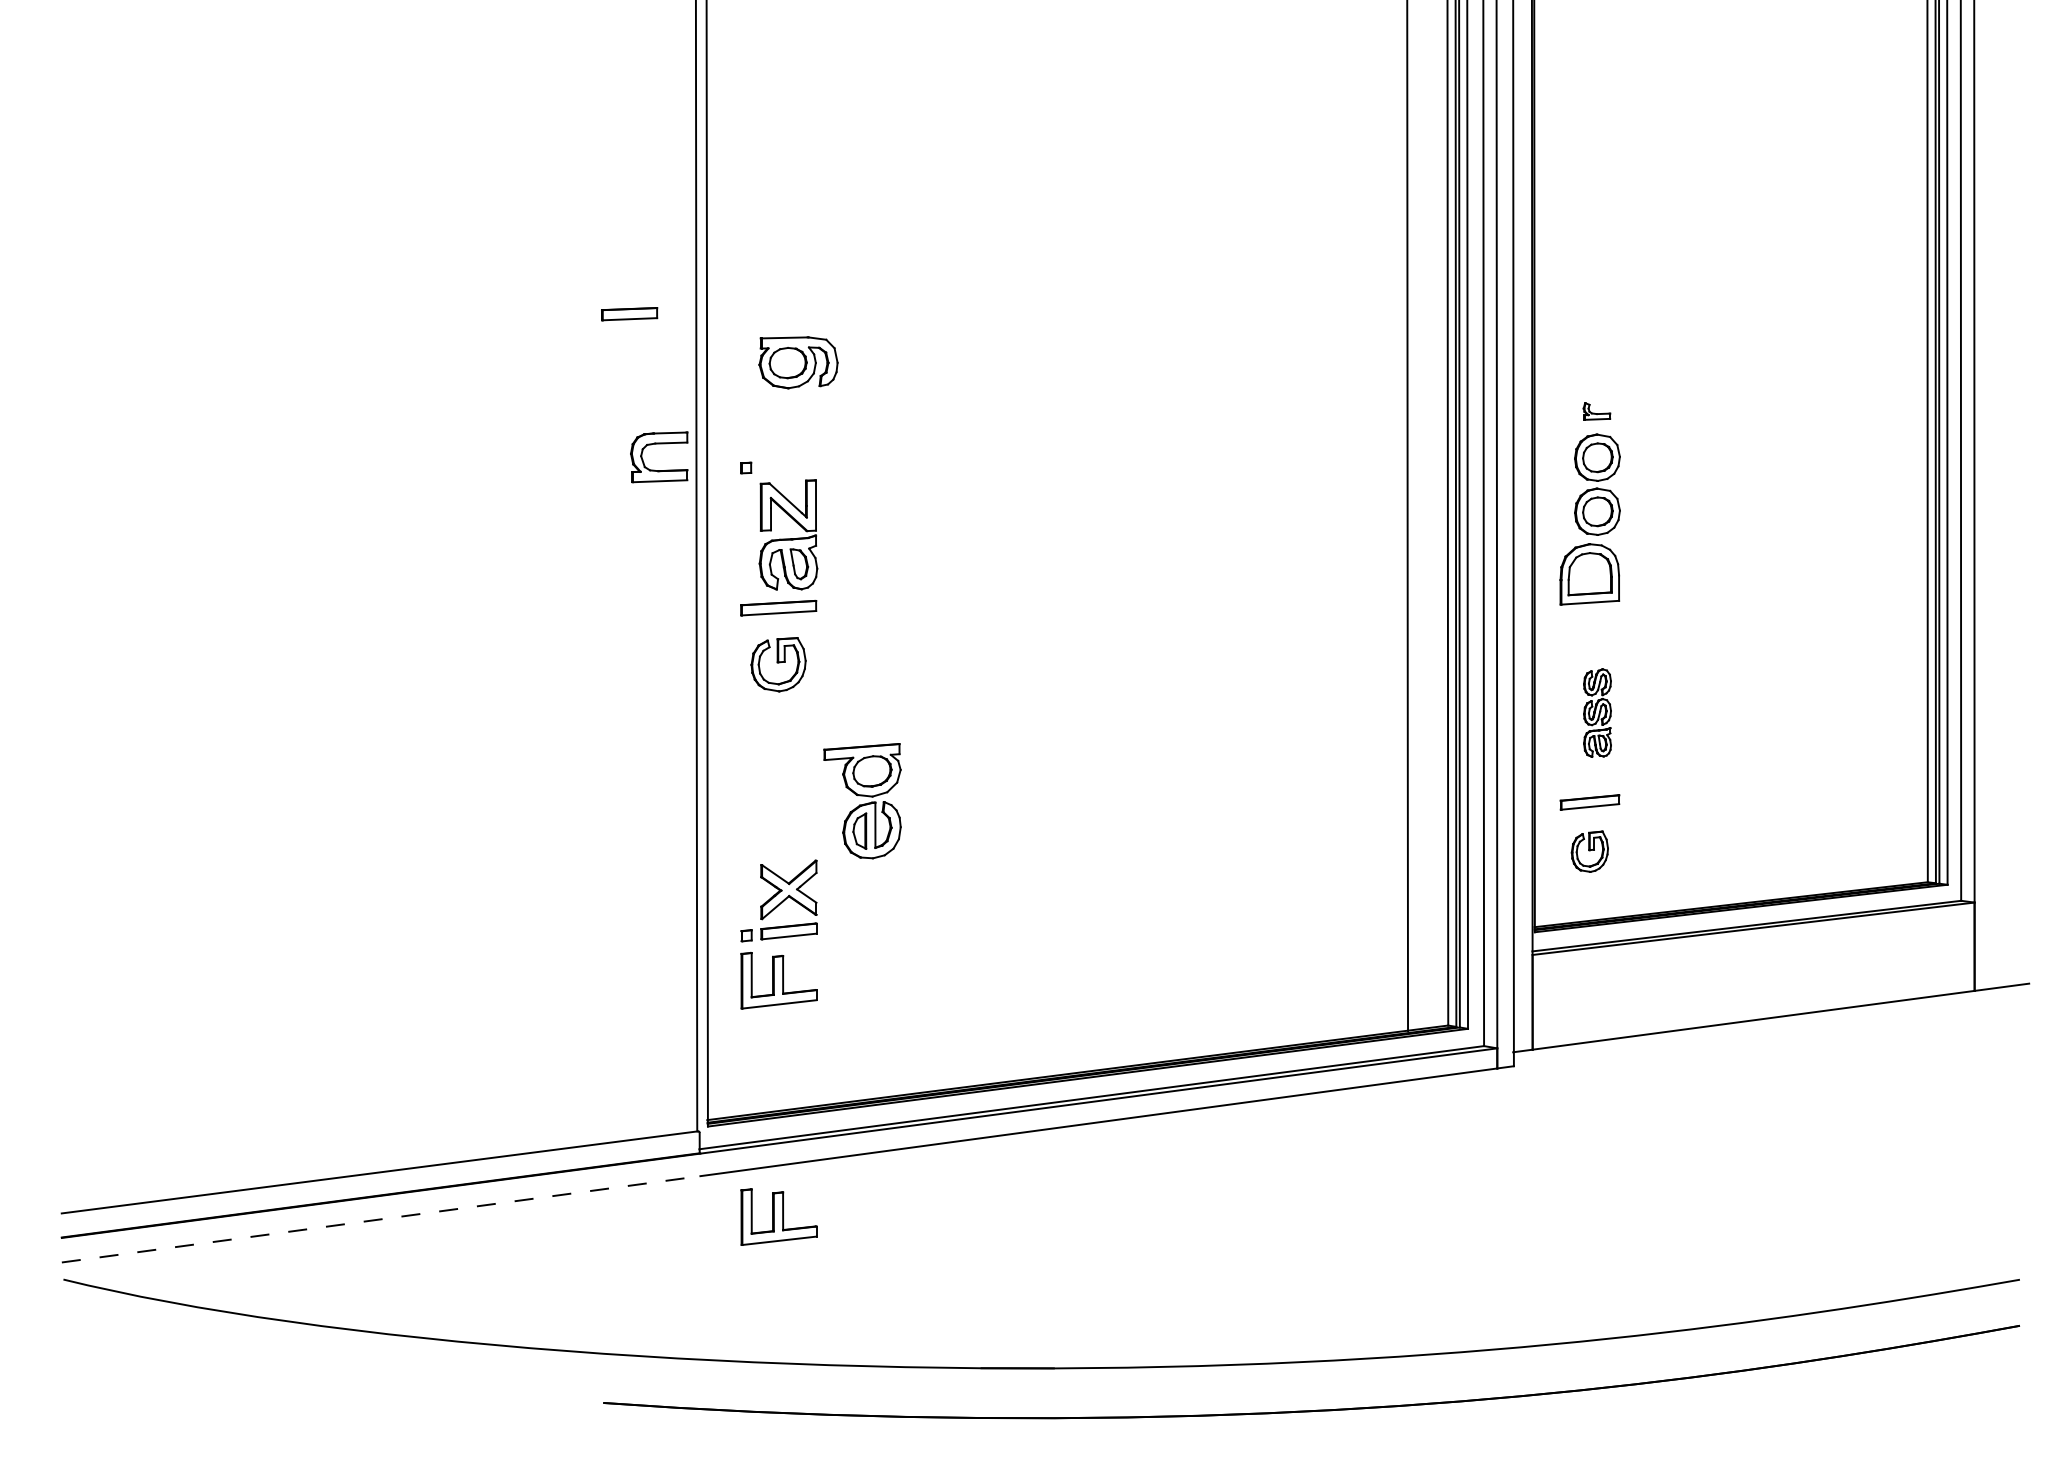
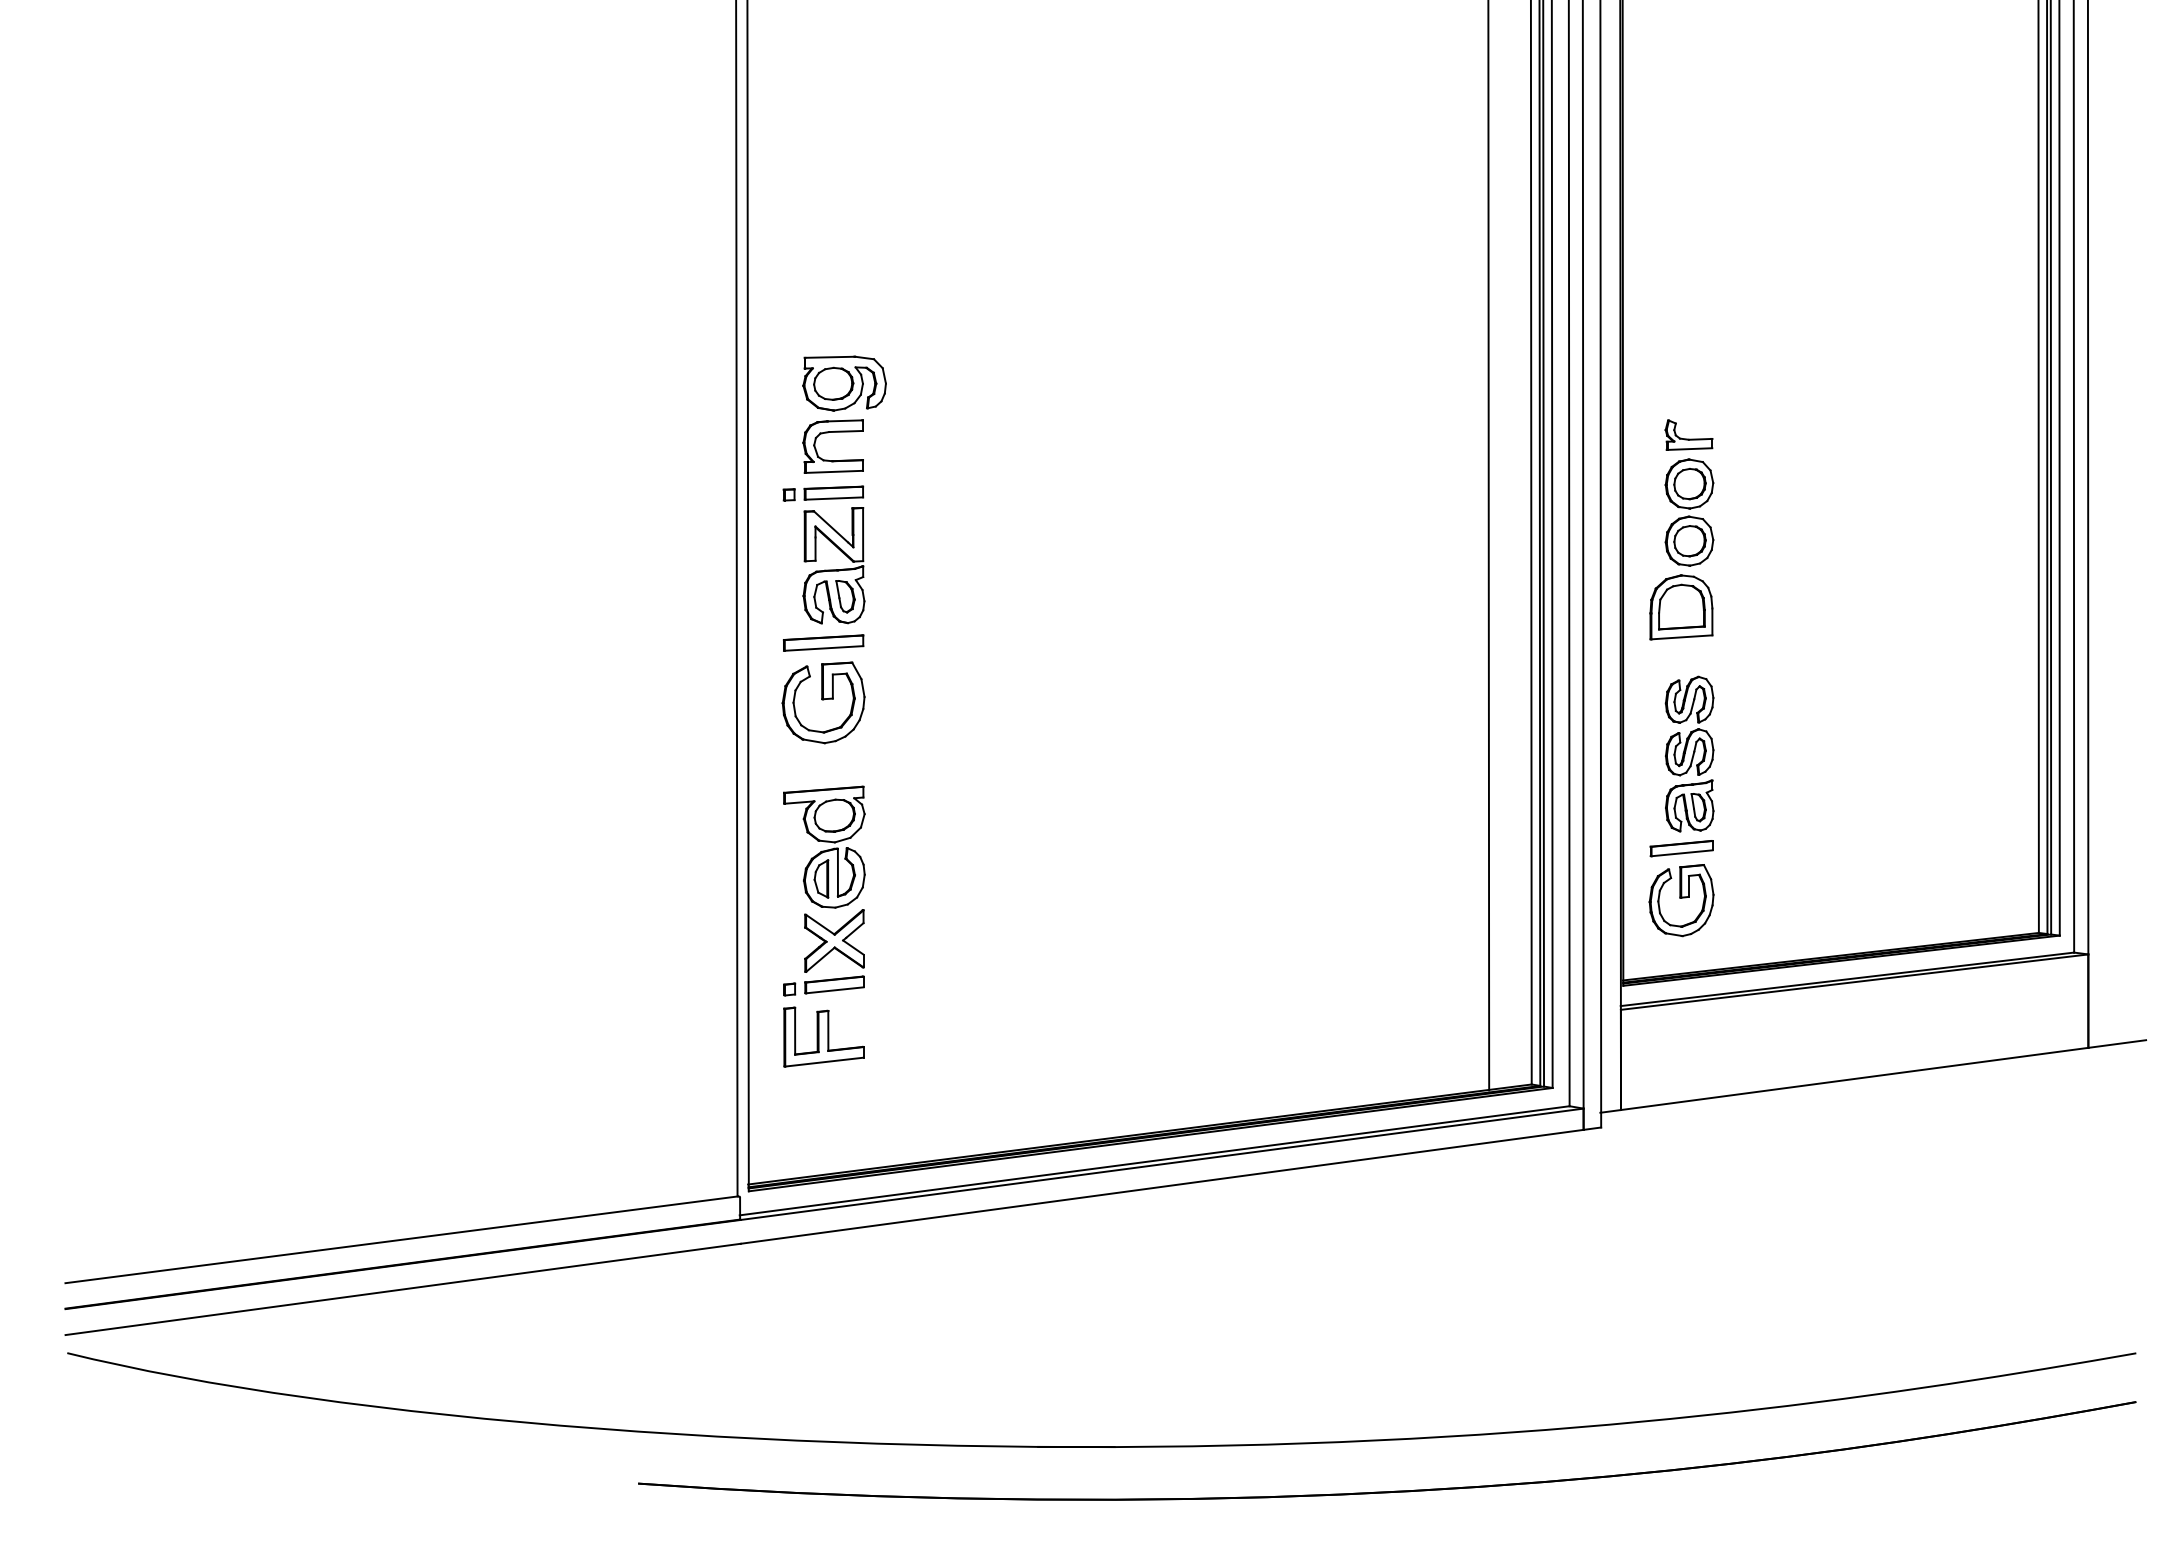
part: (629, 313) -> (833, 492), moved
part: (1596, 410) -> (1688, 434), size x1.67
part: (654, 444) -> (828, 433), moved
part: (778, 664) -> (823, 702), size x1.43
part: (1597, 712) -> (1689, 753), size x1.67
part: (862, 800) -> (824, 846), moved
part: (1589, 851) -> (1681, 900), size x1.67
part: (778, 1216) -> (823, 1286), removed
line: (381, 1219) -> (403, 1289), dashed -> solid

